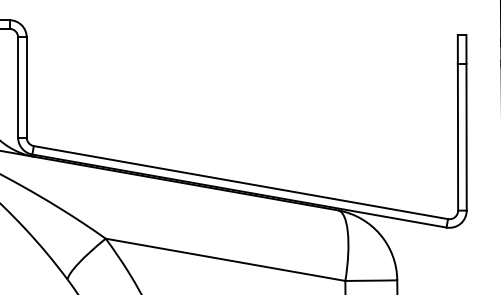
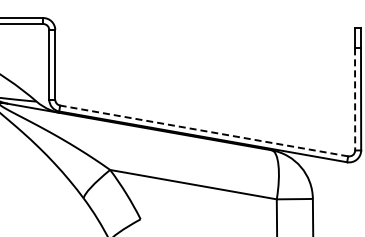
line: (458, 137) -> (355, 99), solid -> dashed
line: (239, 181) -> (203, 130), solid -> dashed

